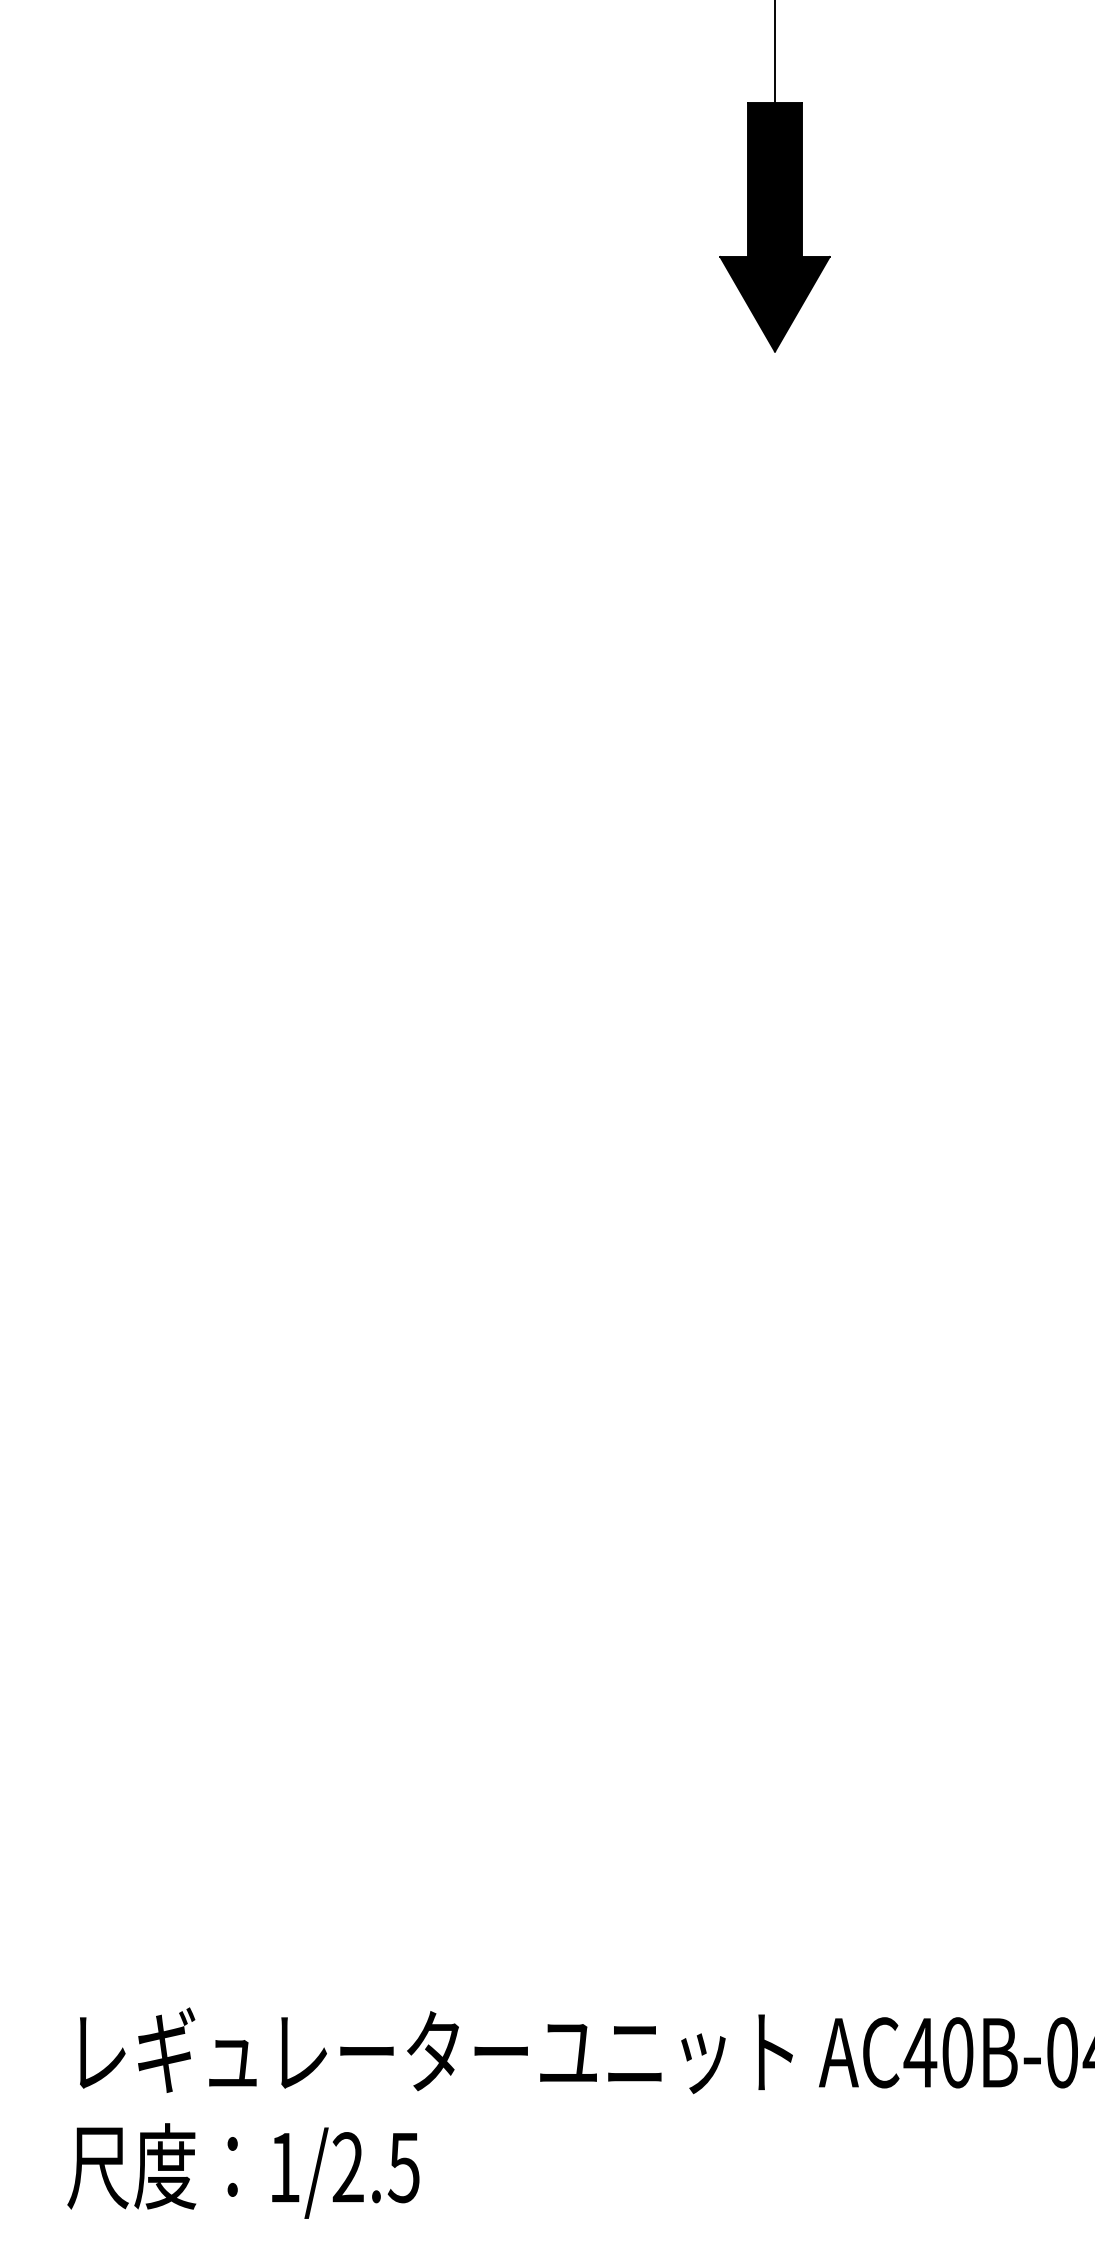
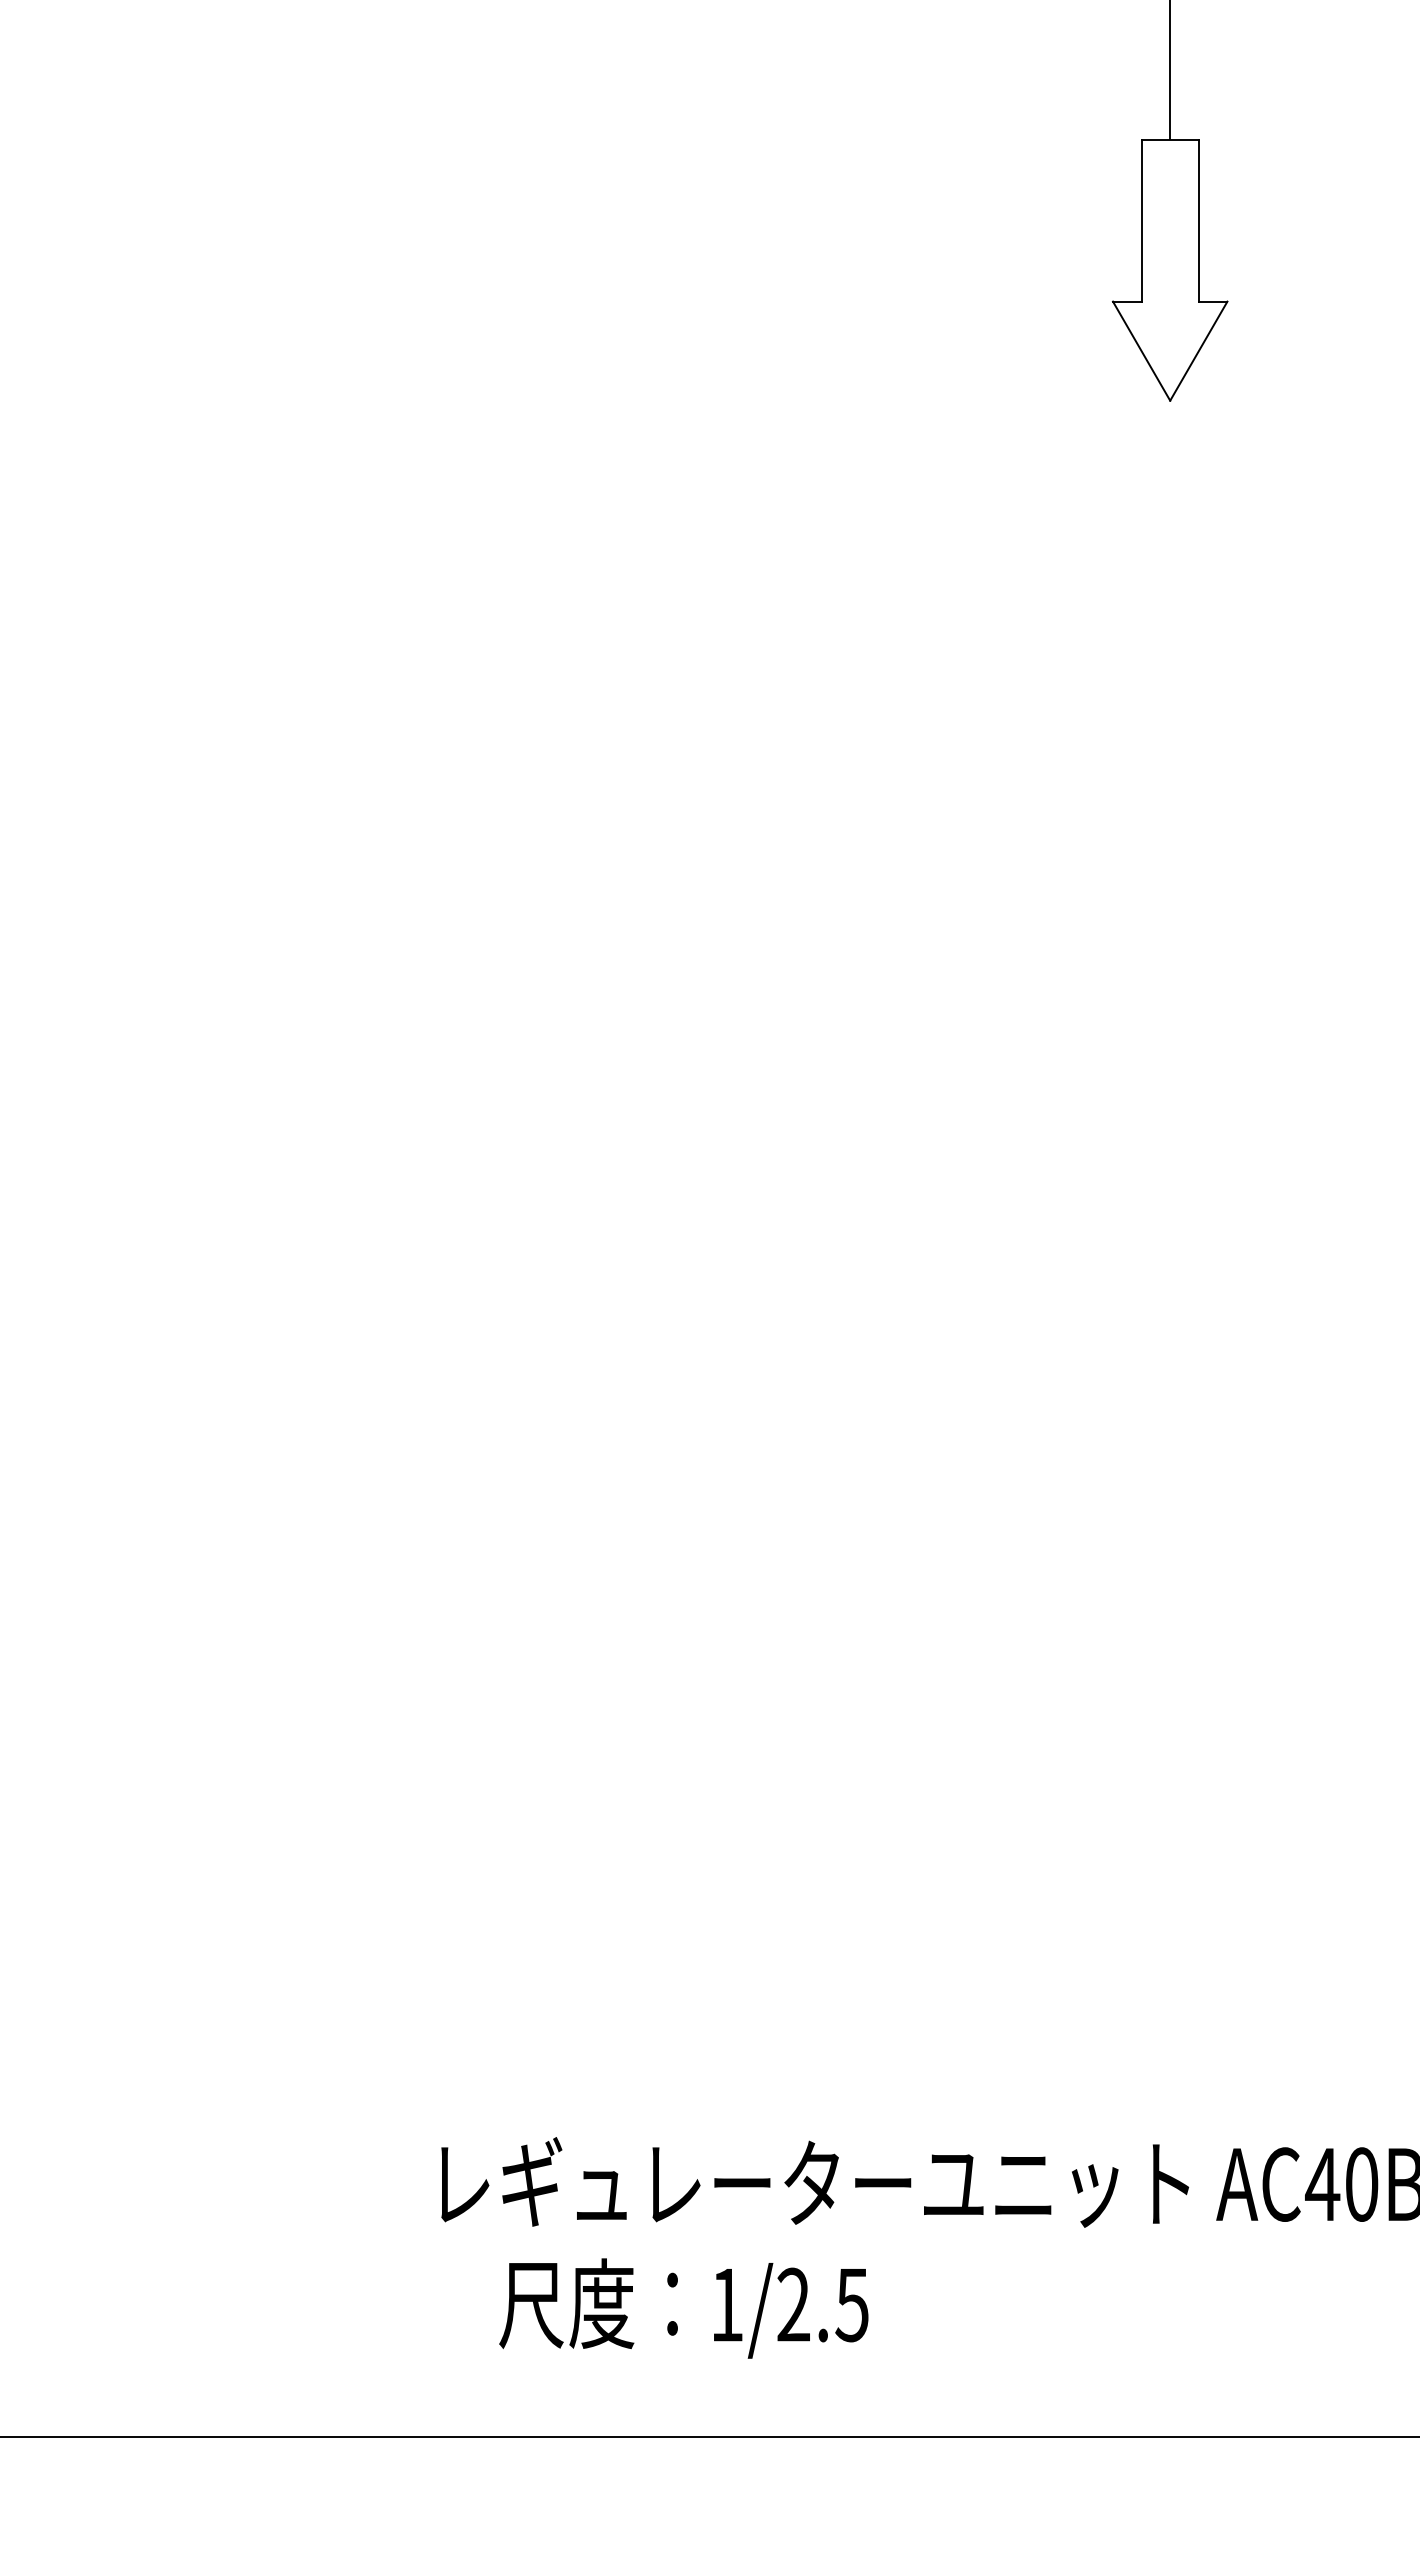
fill: (775, 227) -> (1170, 270), removed
text: (243, 2170) -> (683, 2308), moved

